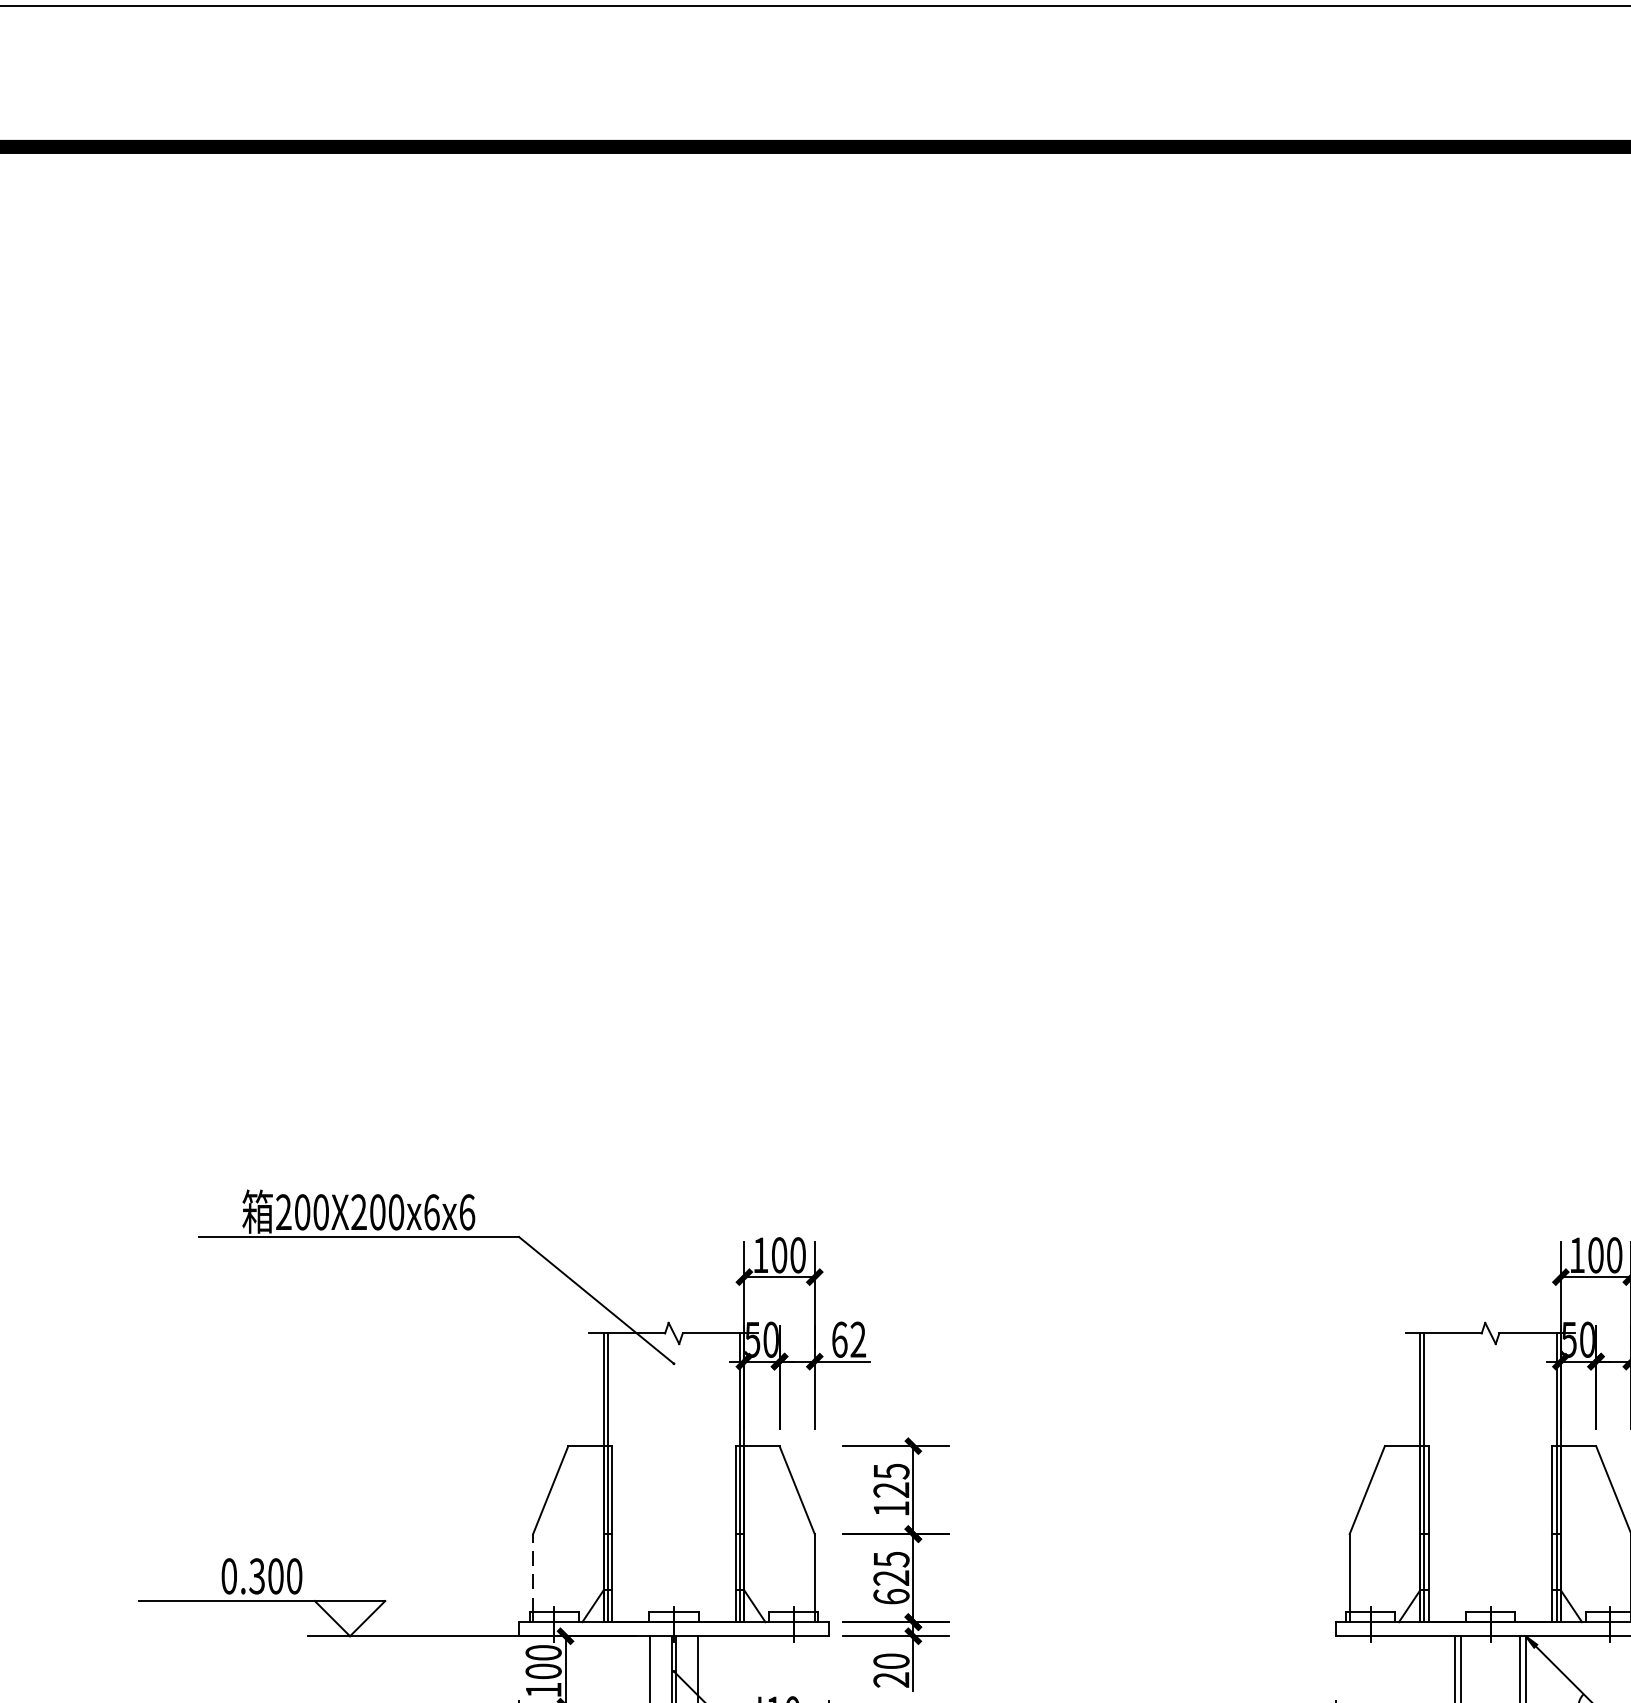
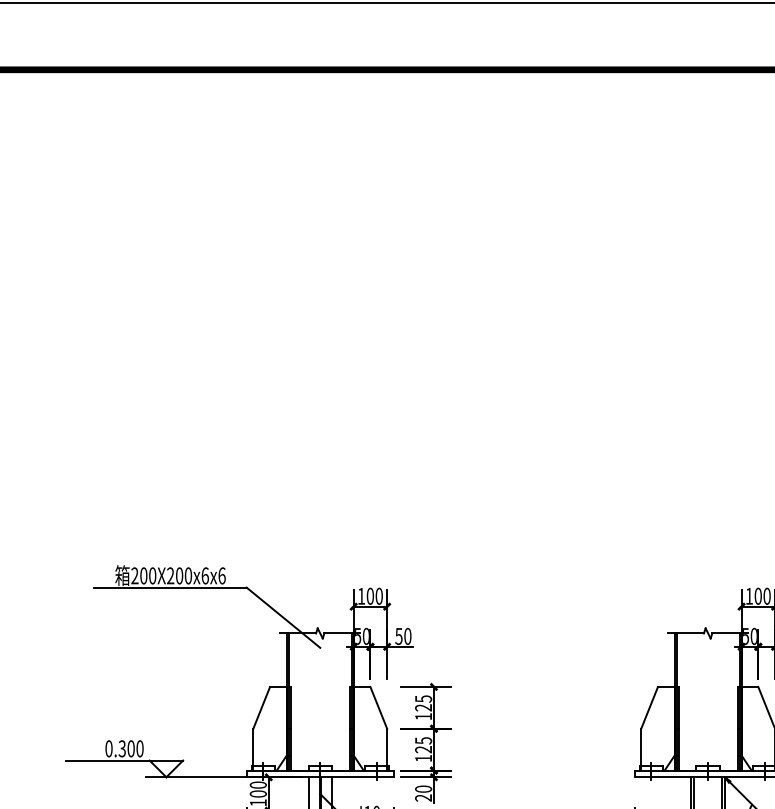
text: (849, 1337) -> (403, 635), 62 -> 50
line: (533, 1573) -> (253, 747), dashed -> solid
text: (891, 1594) -> (423, 757), 625 -> 125

